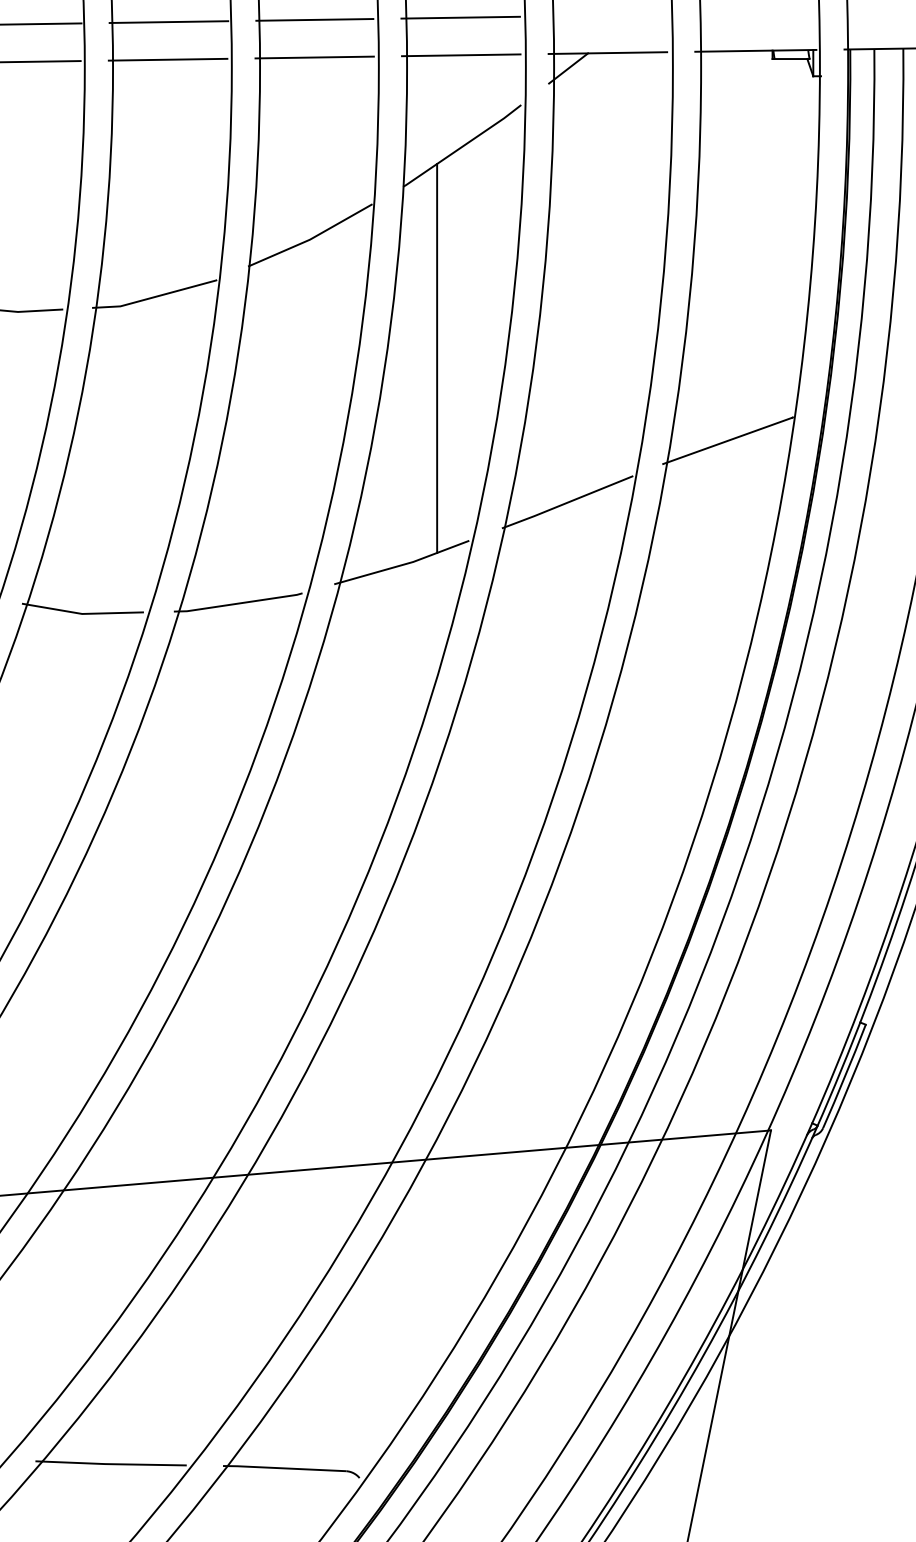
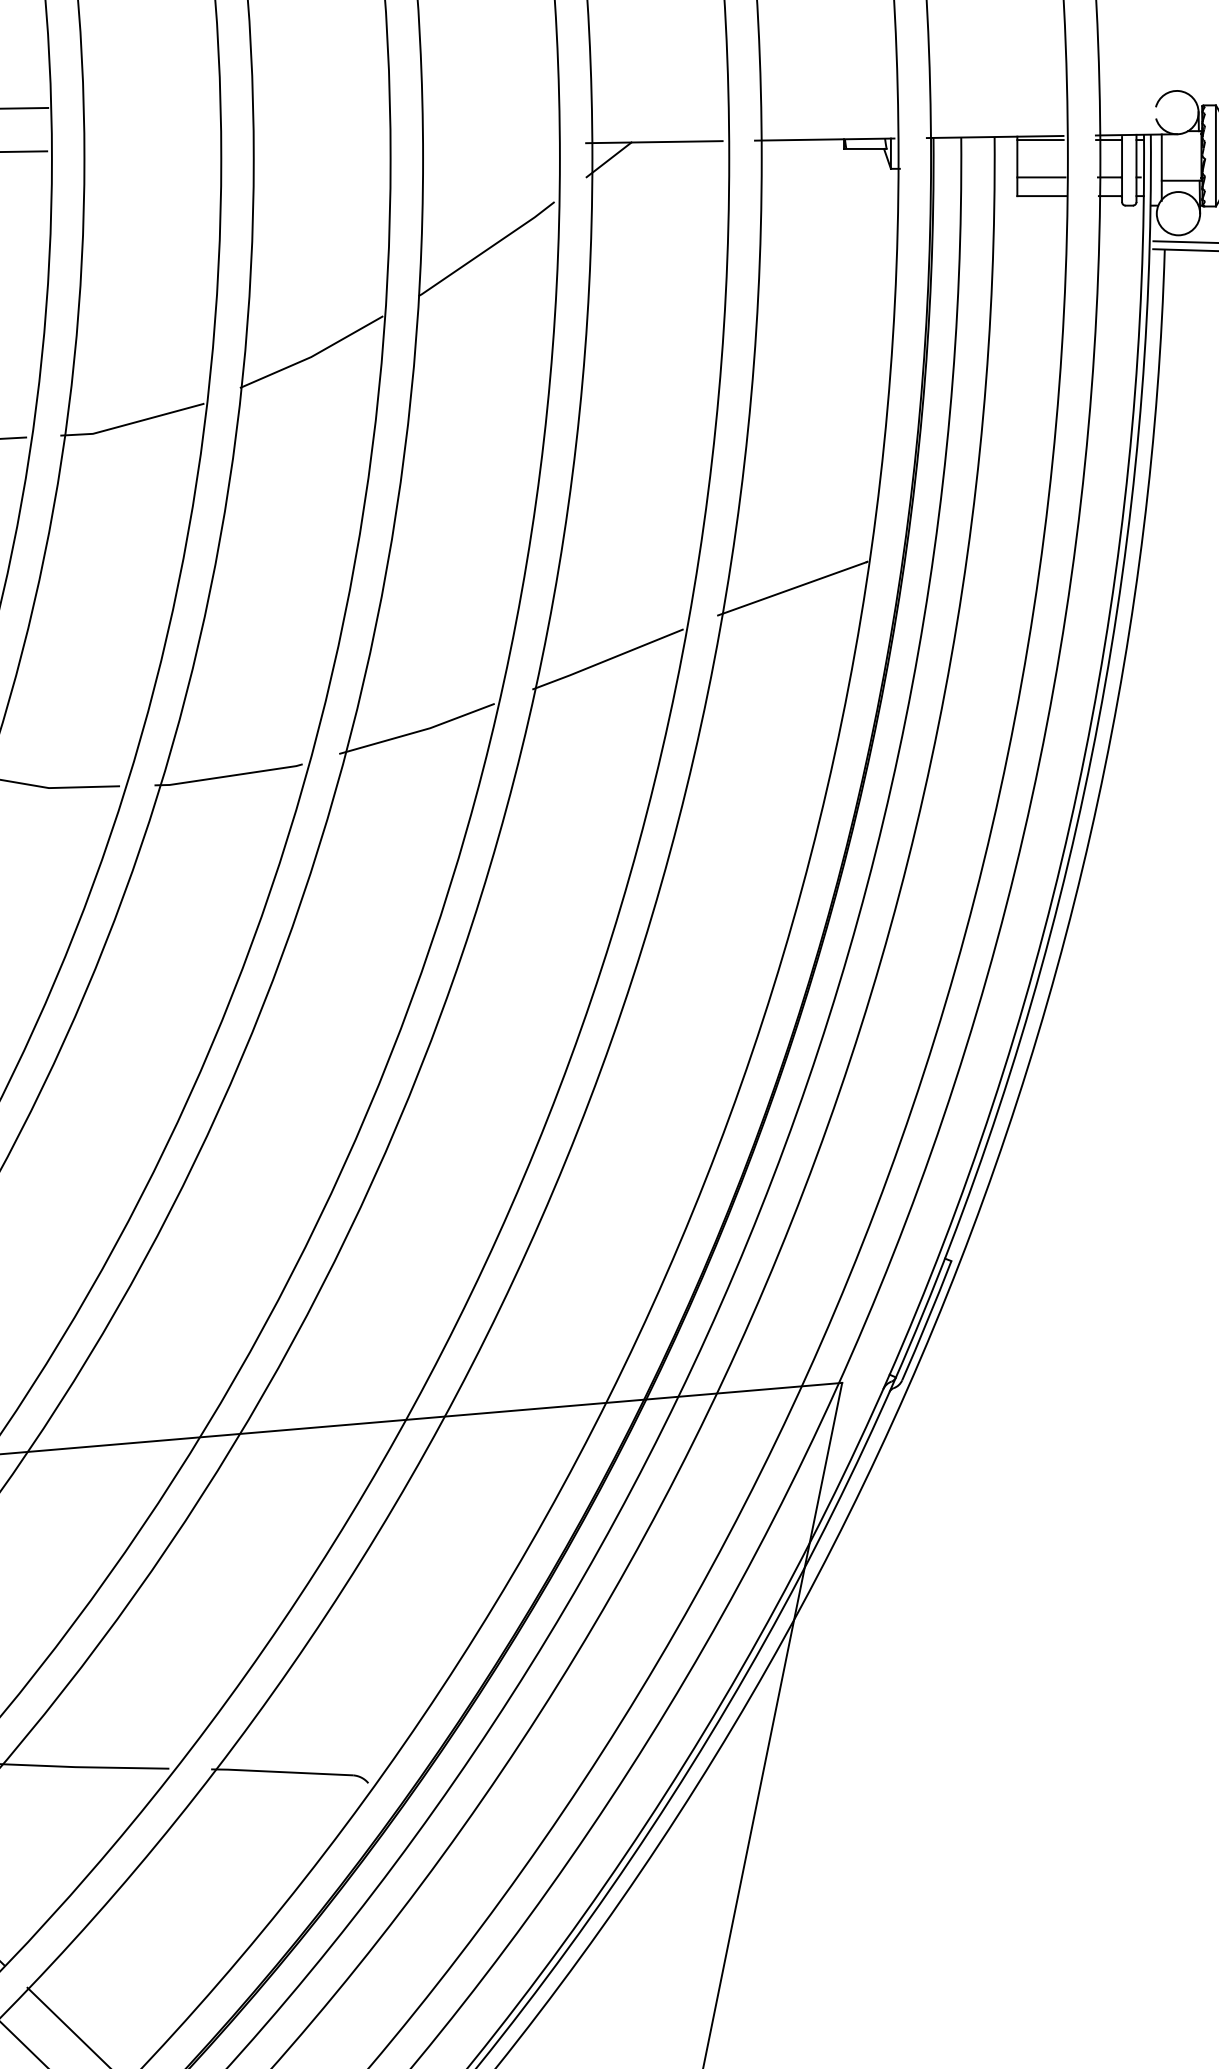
line: (460, 17) -> (484, 101), removed
line: (314, 19) -> (316, 103), removed
line: (168, 22) -> (148, 106), removed
line: (461, 55) -> (485, 144), removed
line: (314, 57) -> (316, 147), removed
line: (167, 59) -> (147, 149), removed
line: (436, 358) -> (457, 493), removed

